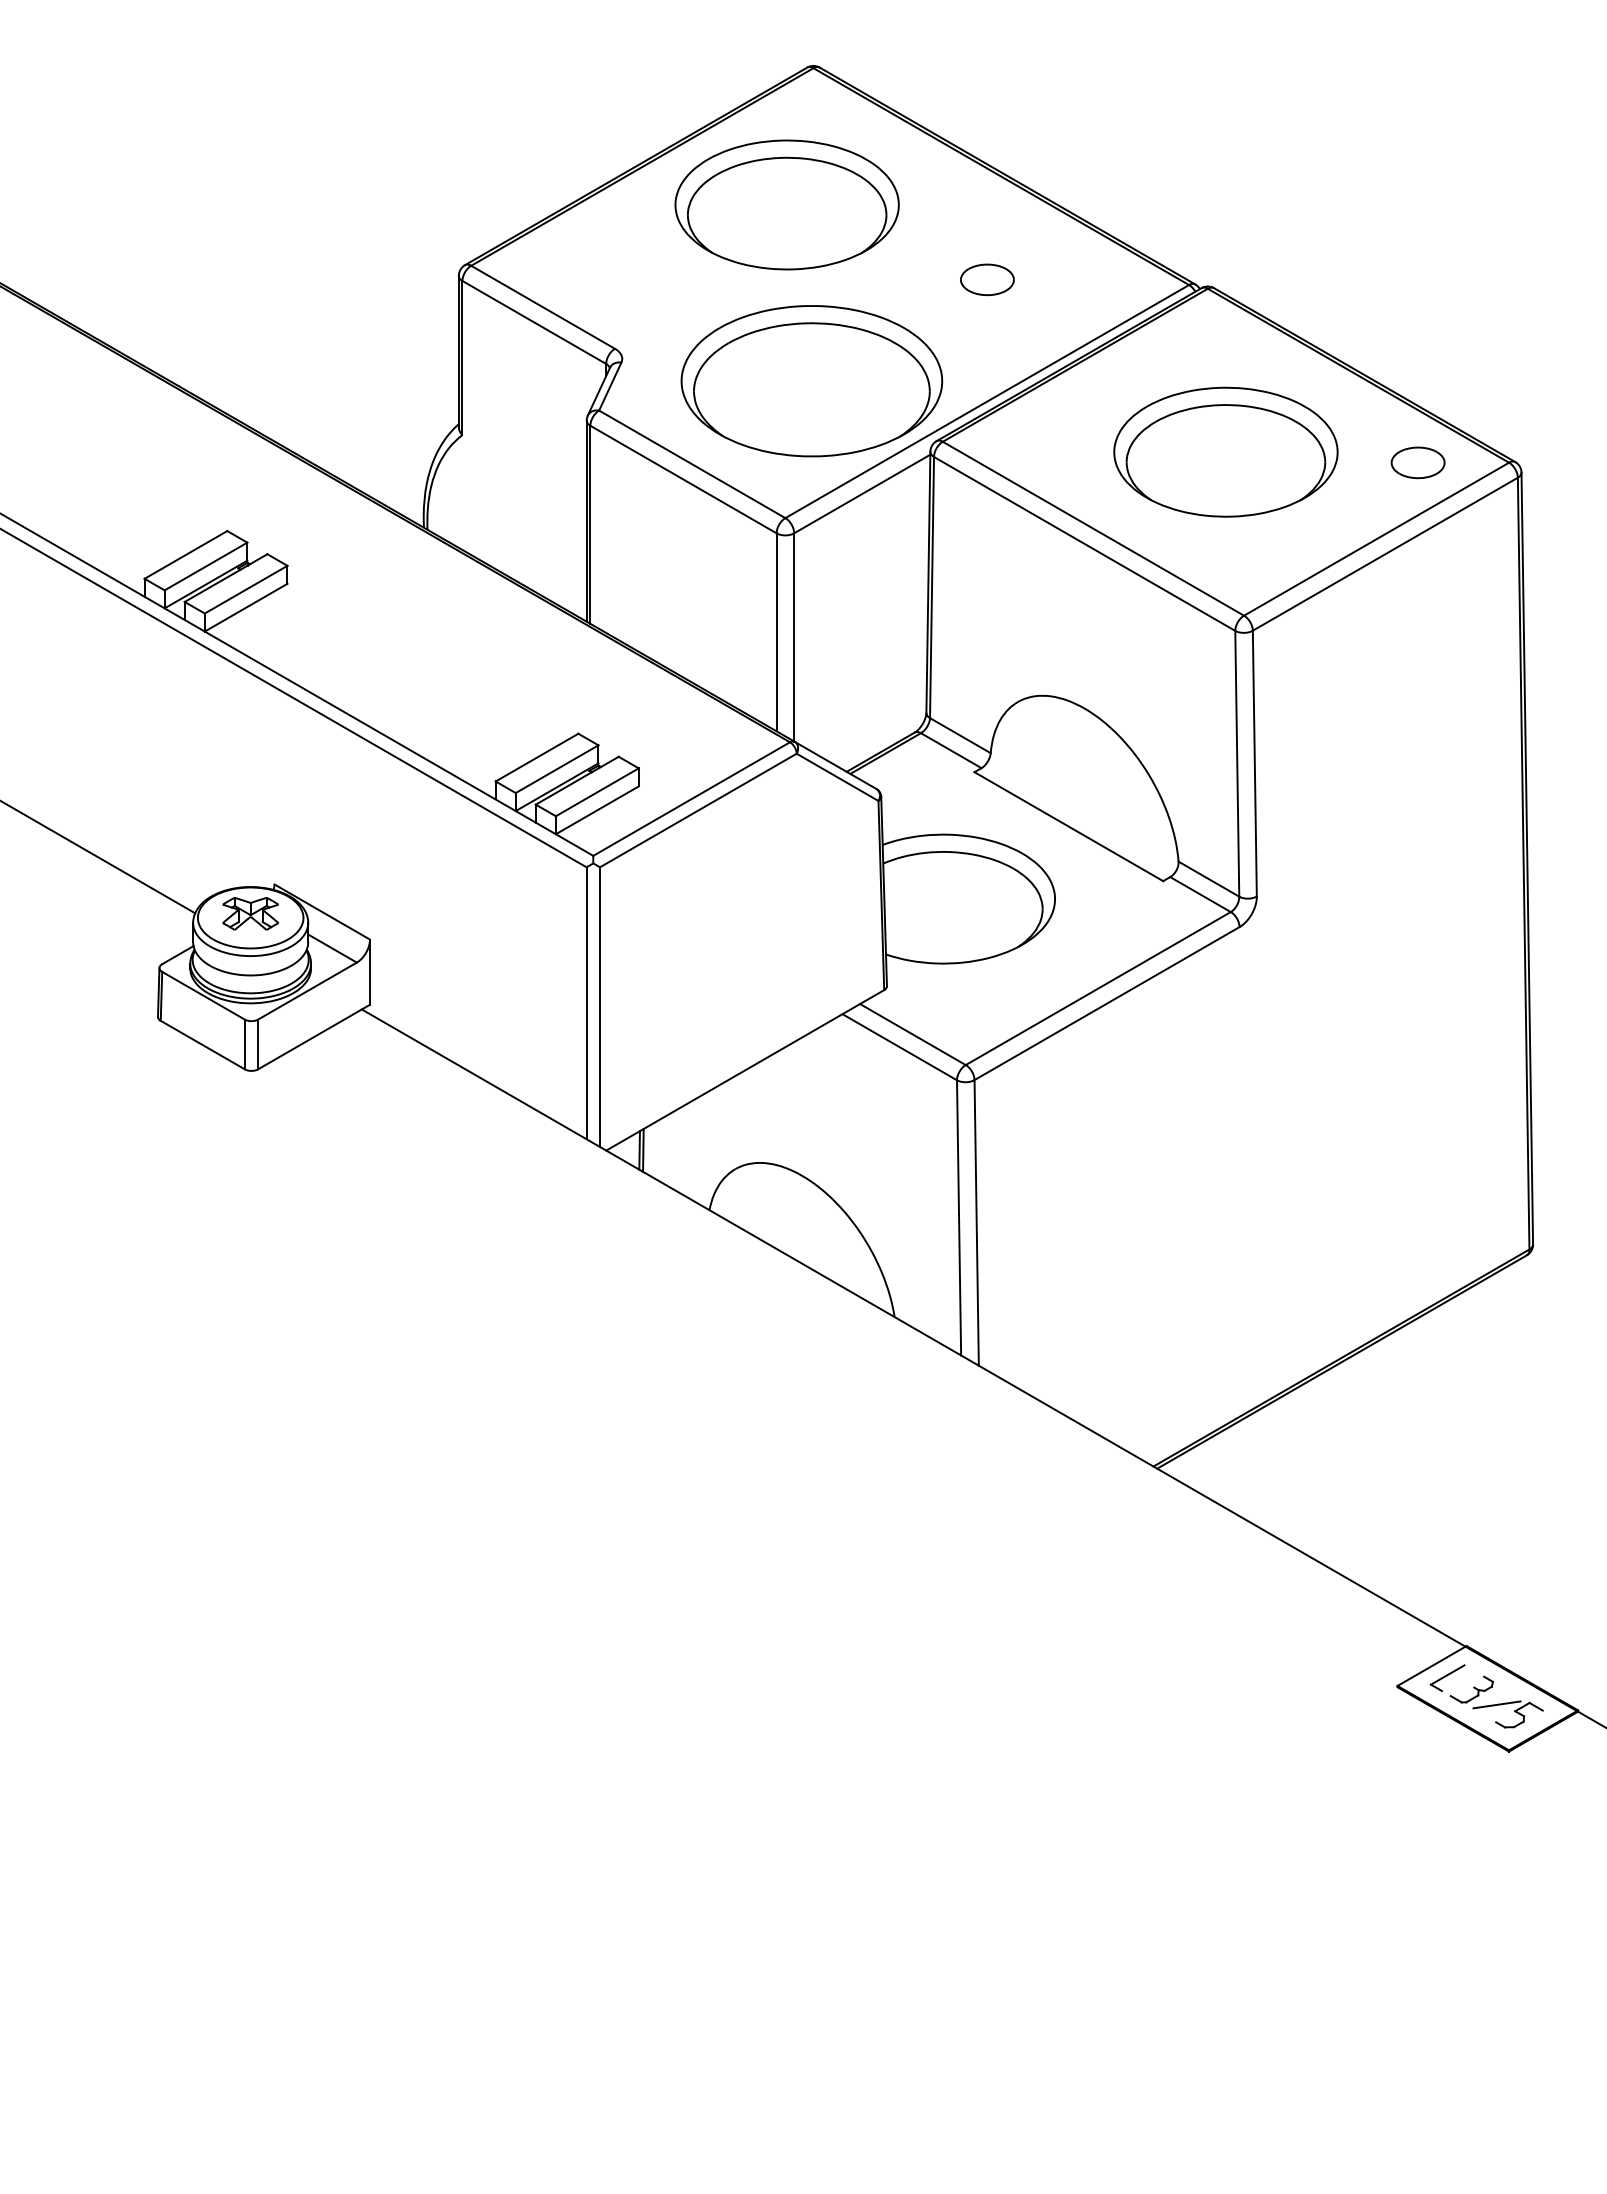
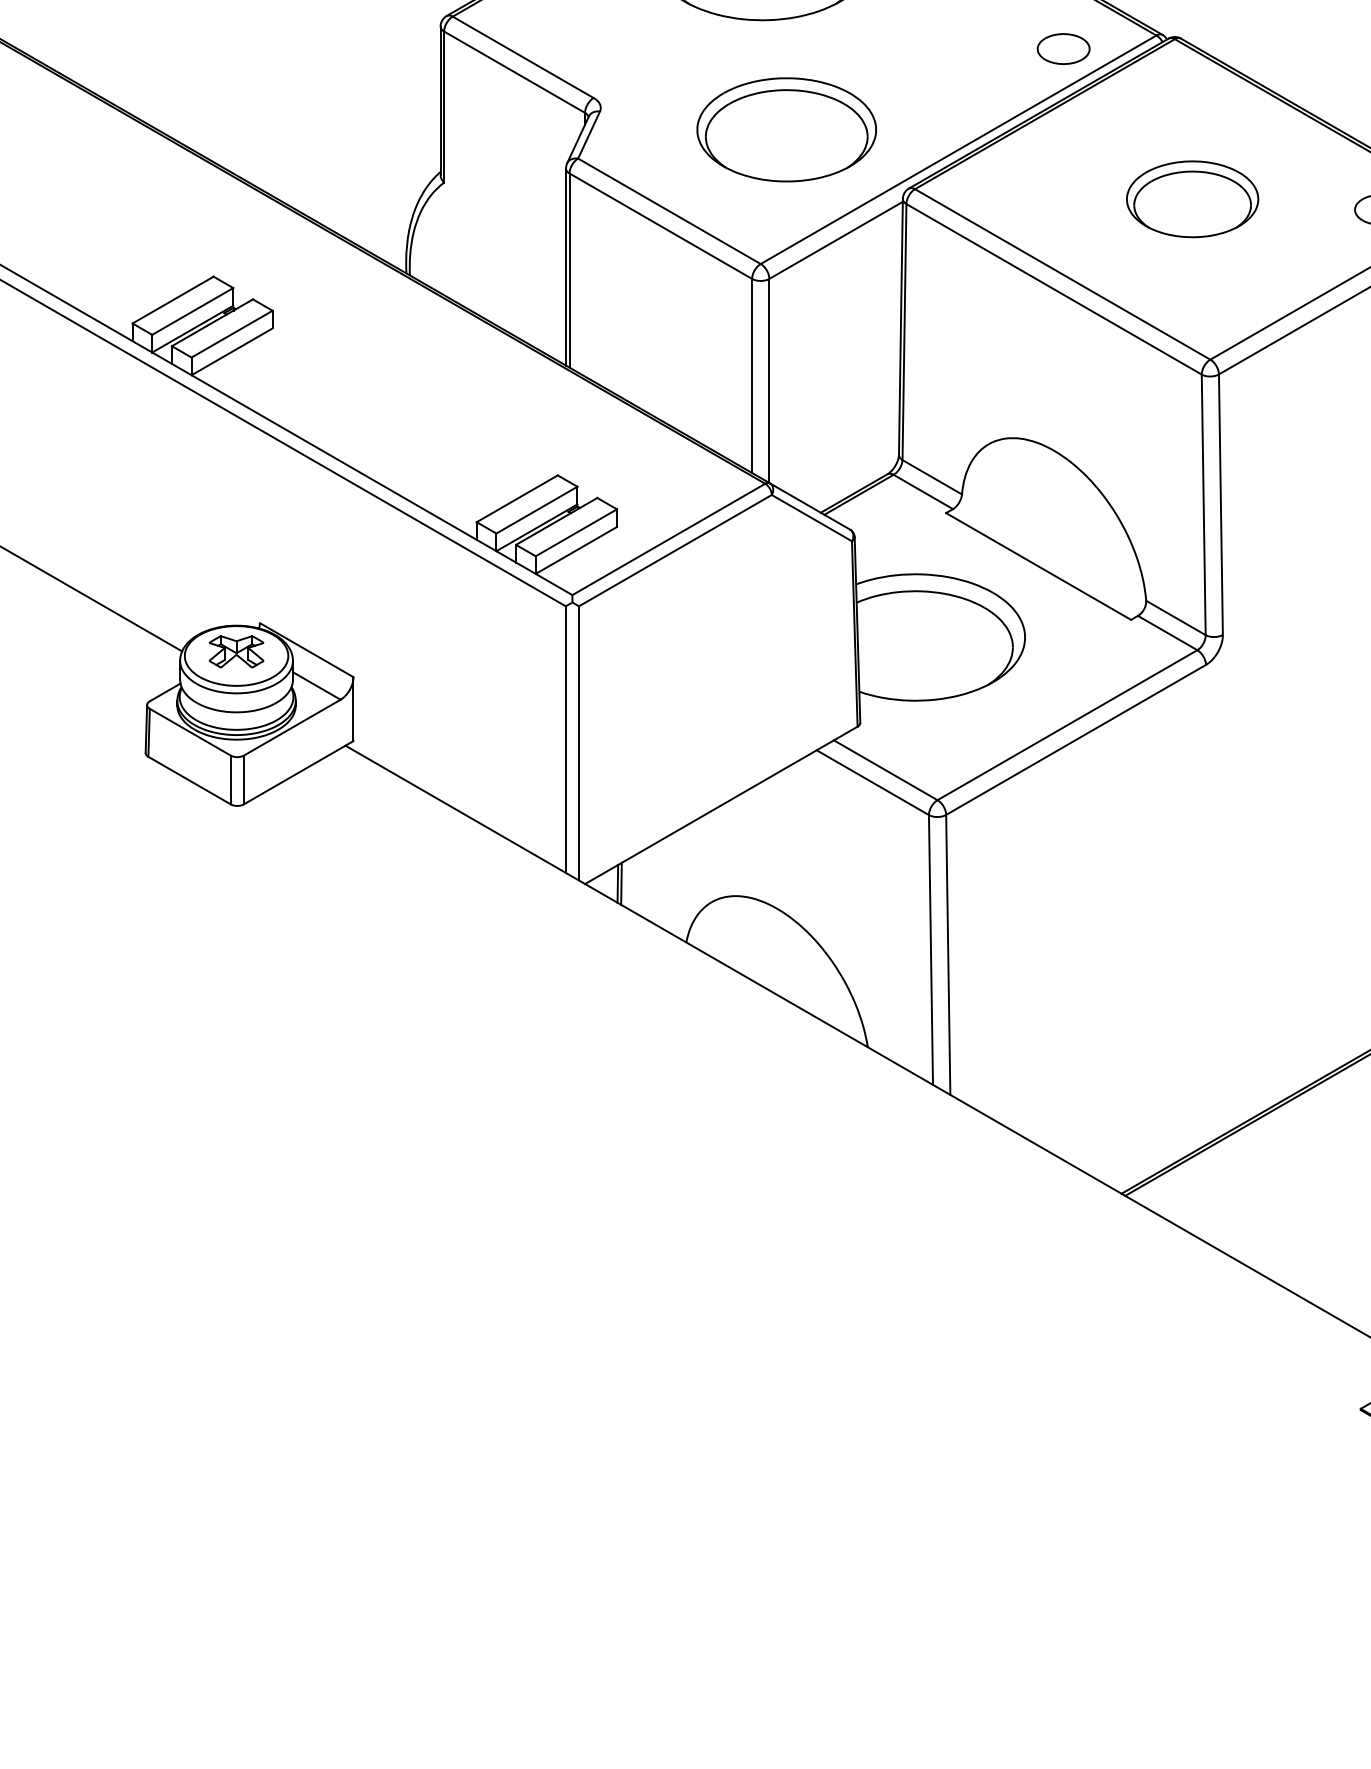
part: (987, 279) -> (1063, 48), moved
part: (811, 381) -> (786, 130), size x0.7
part: (1225, 451) -> (1192, 198), size x0.6

